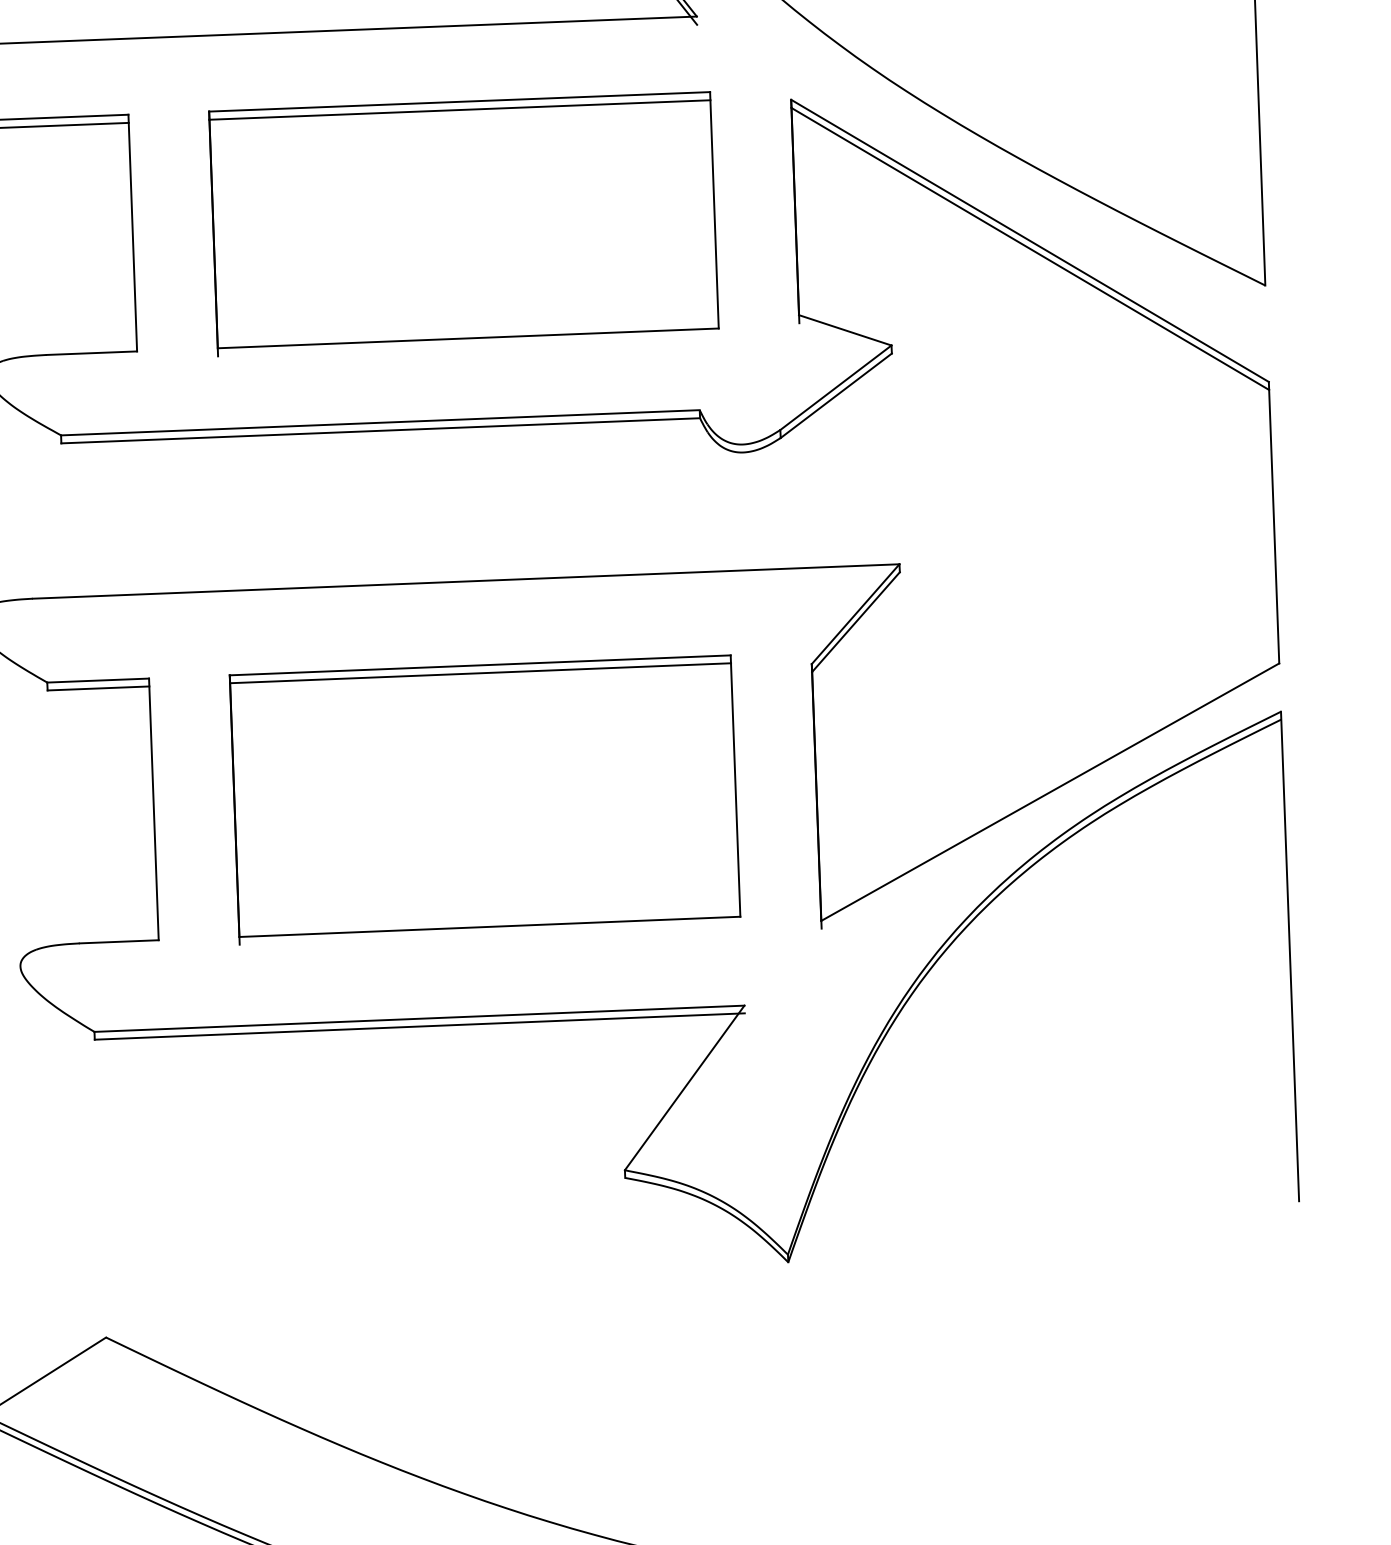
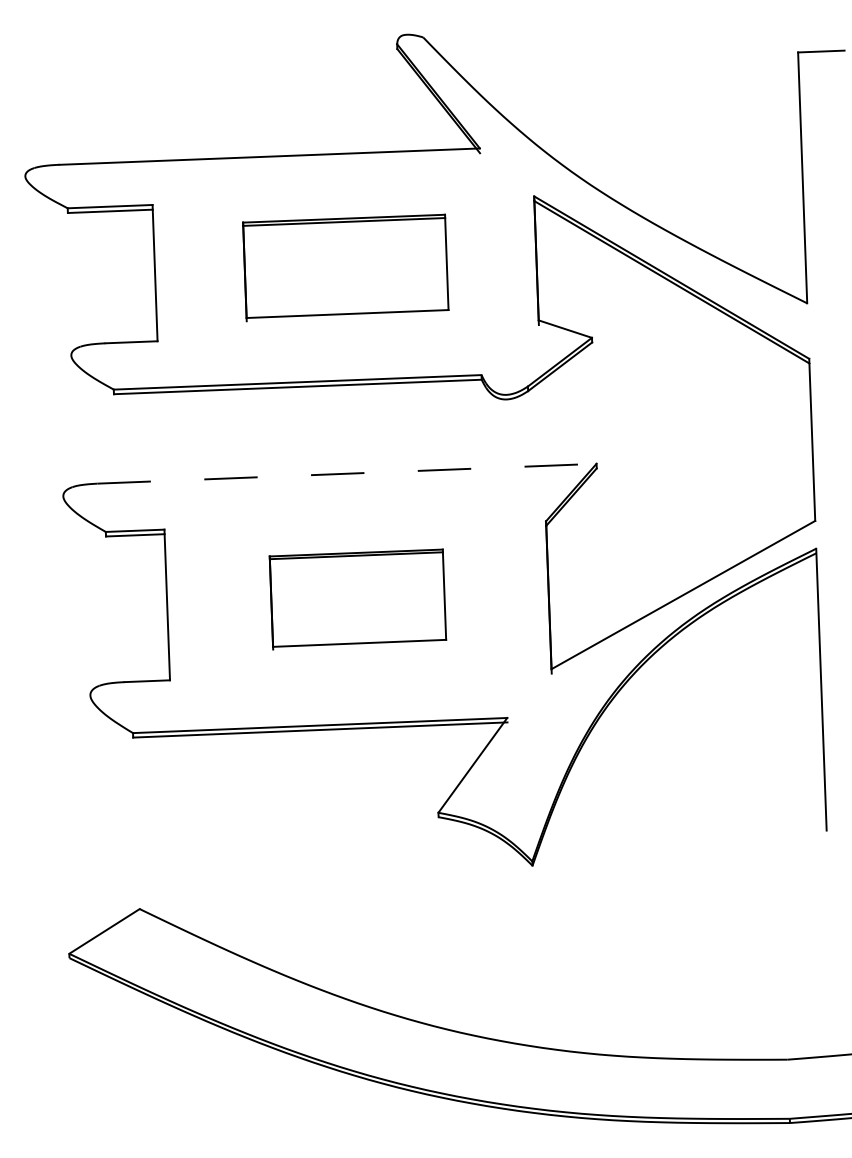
part: (463, 223) -> (345, 267), size x0.7
line: (466, 581) -> (347, 473), solid -> dashed
part: (484, 799) -> (357, 599), size x0.6

